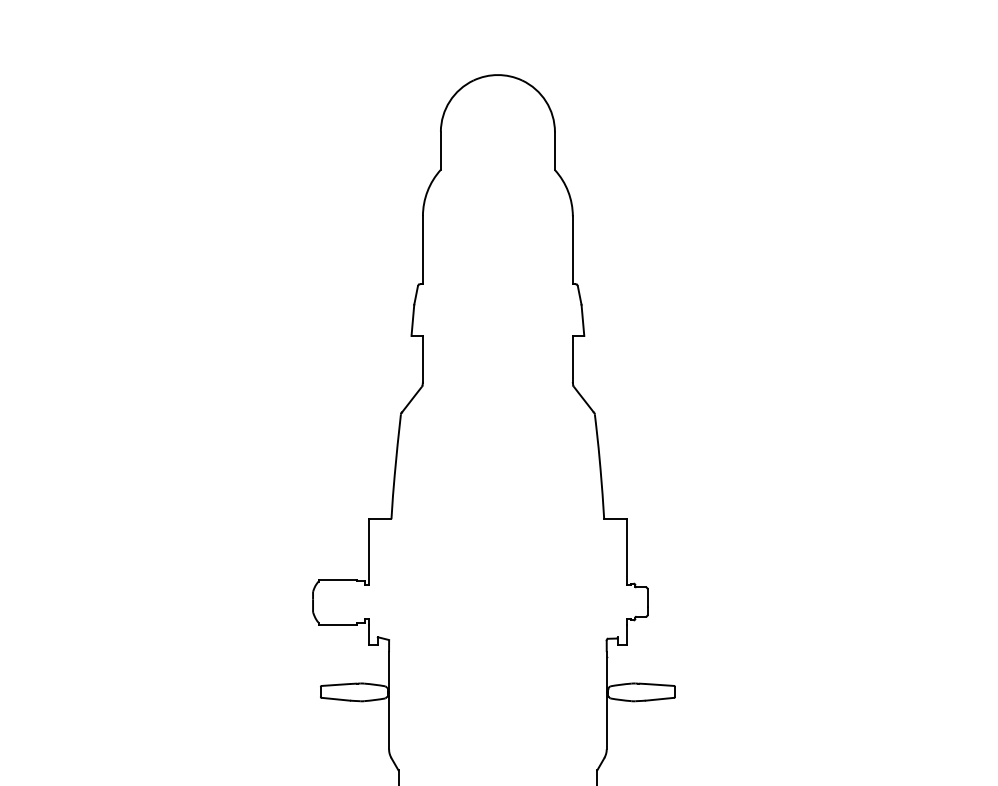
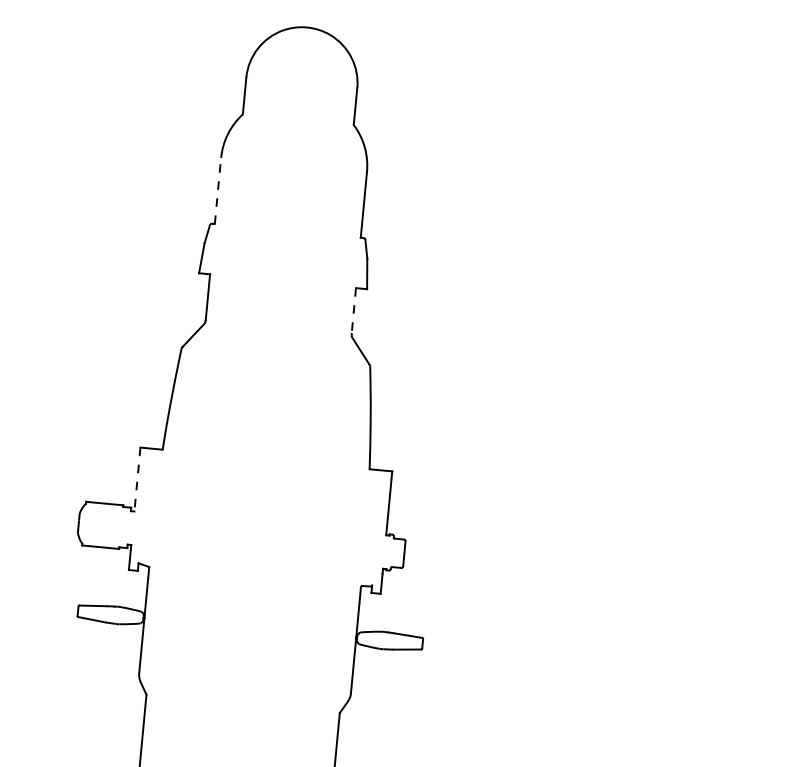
line: (422, 250) -> (217, 191), solid -> dashed
line: (572, 359) -> (353, 311), solid -> dashed
line: (368, 552) -> (137, 480), solid -> dashed

